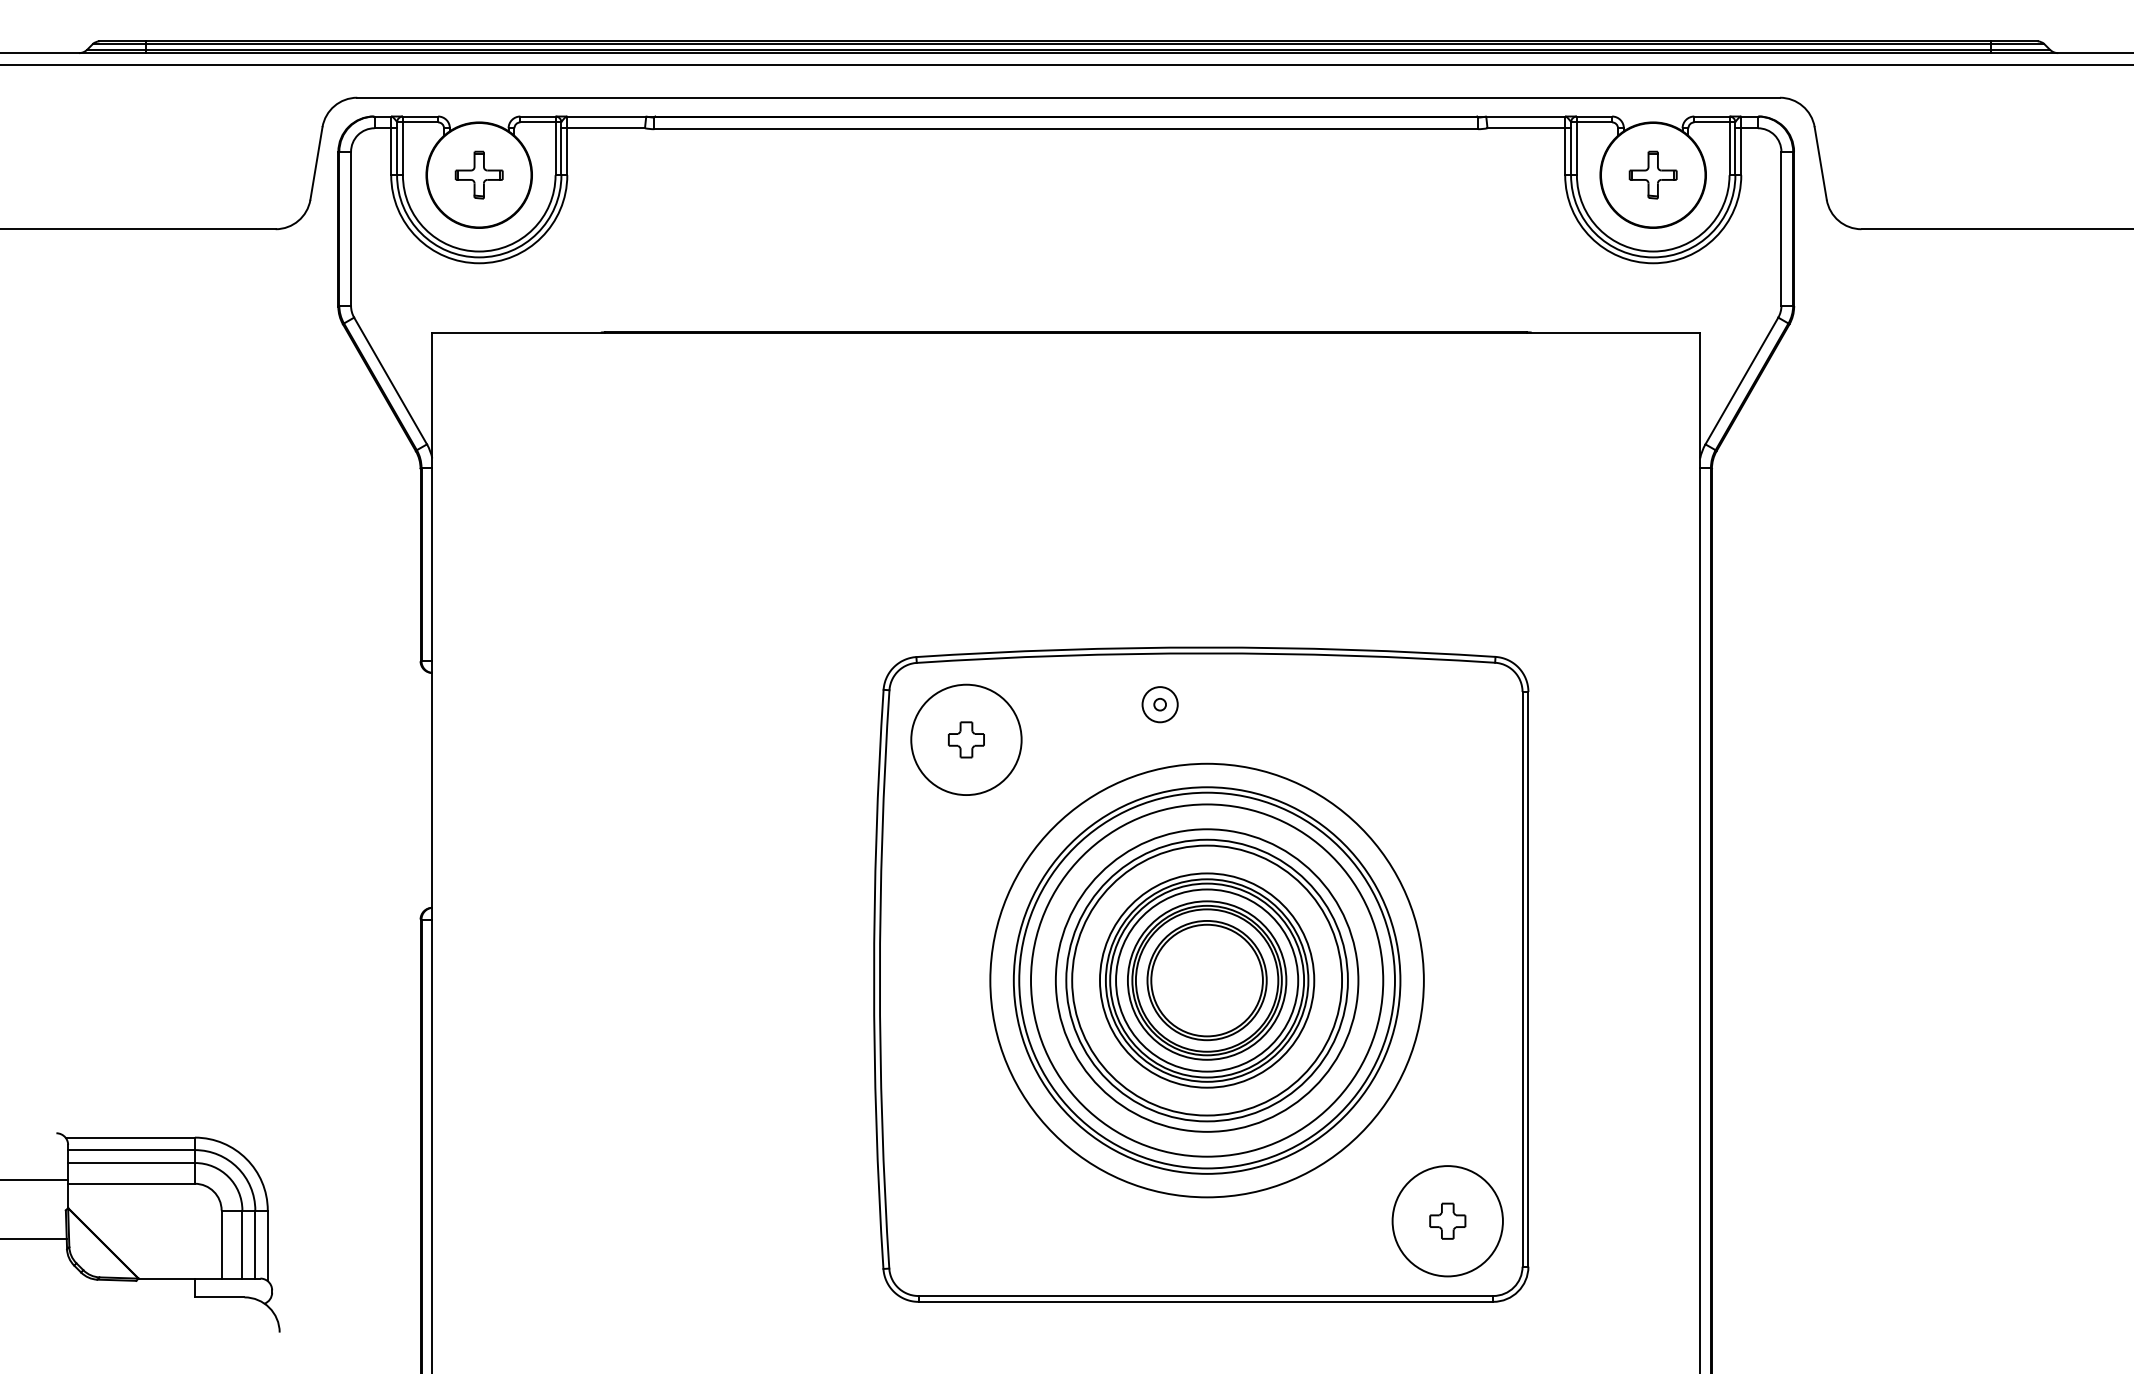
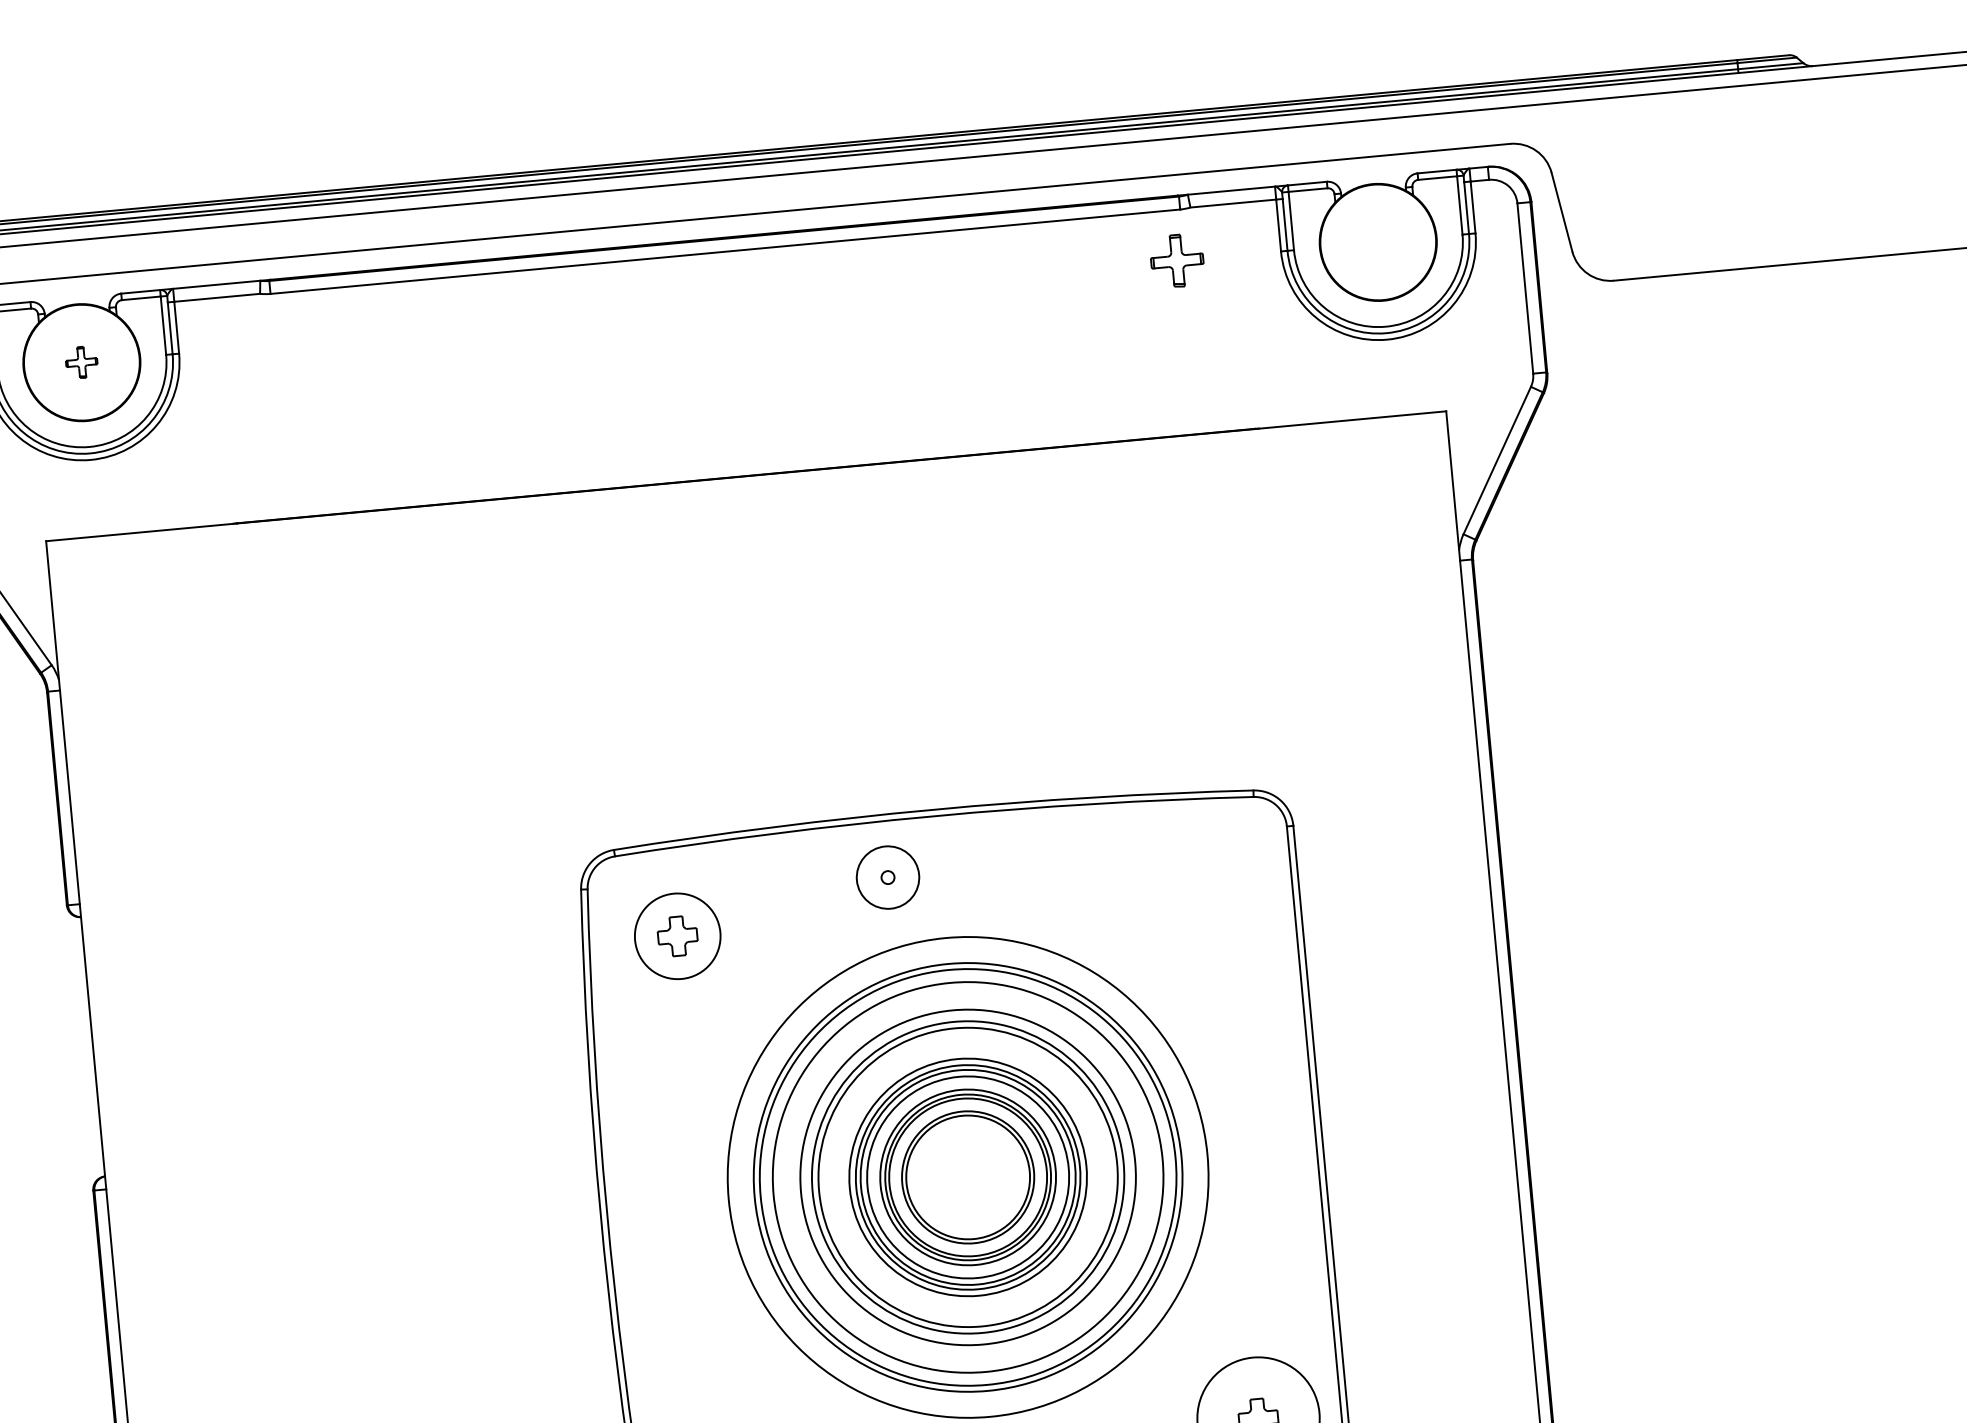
part: (478, 174) -> (80, 361), size x0.6
part: (1652, 174) -> (1176, 260), moved
circle: (1159, 704) -> (887, 877), size x1.6
circle: (966, 739) -> (677, 935), size x0.7

